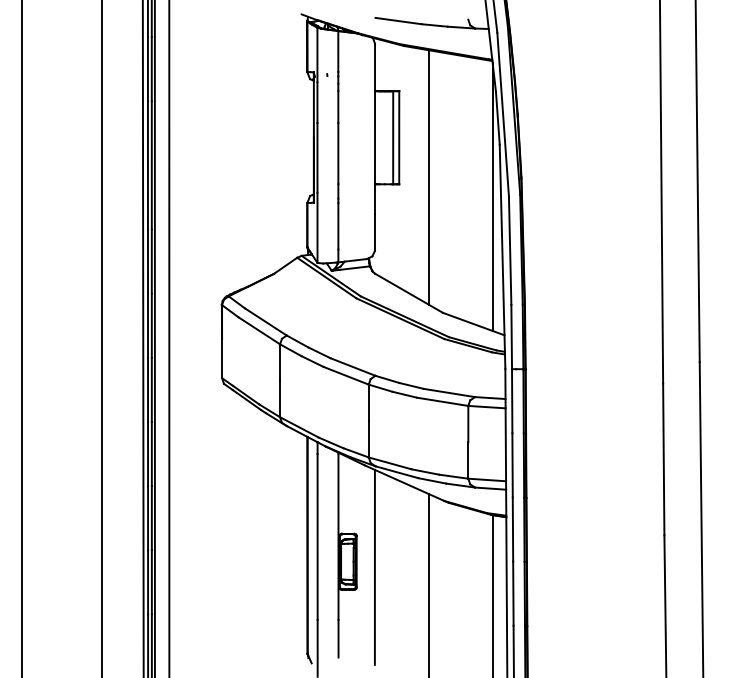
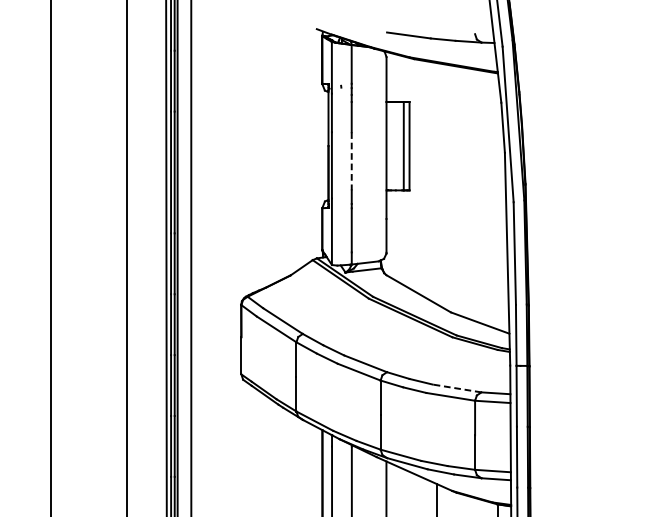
line: (338, 153) -> (351, 161), solid -> dashed
line: (428, 177) -> (437, 183), removed
line: (492, 196) -> (498, 201), removed
line: (448, 392) -> (456, 388), solid -> dashed

